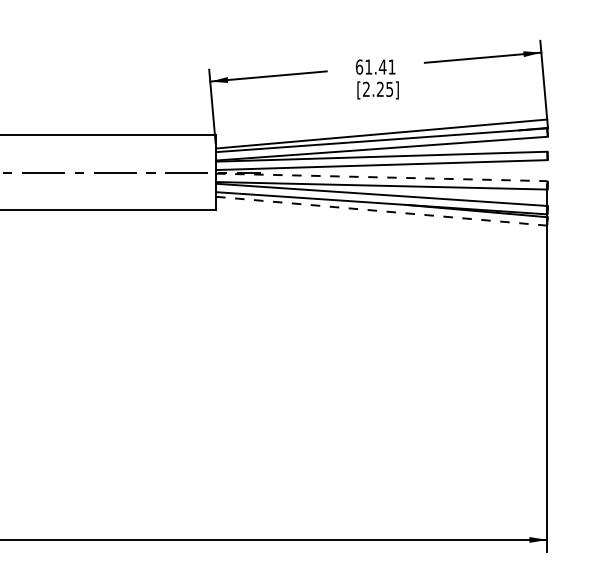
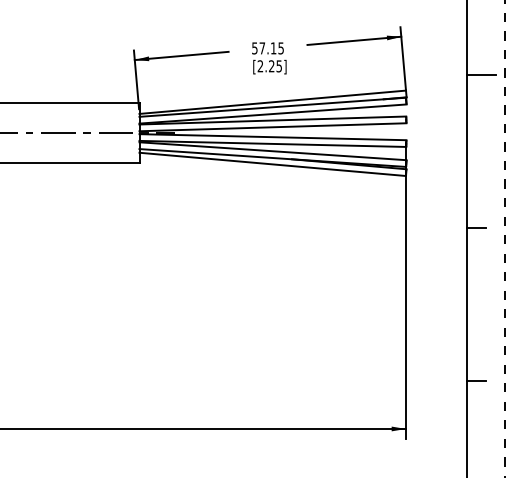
text: (375, 67) -> (267, 48), 61.41 -> 57.15
line: (382, 177) -> (273, 137), dashed -> solid
line: (381, 211) -> (272, 164), dashed -> solid

